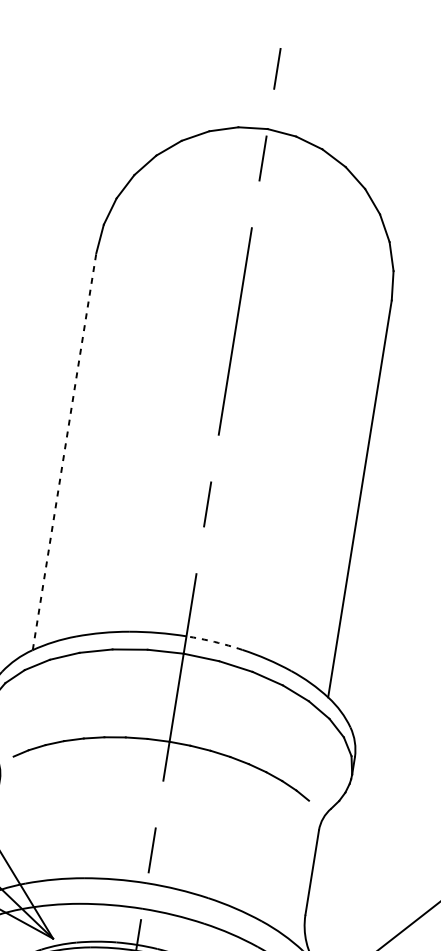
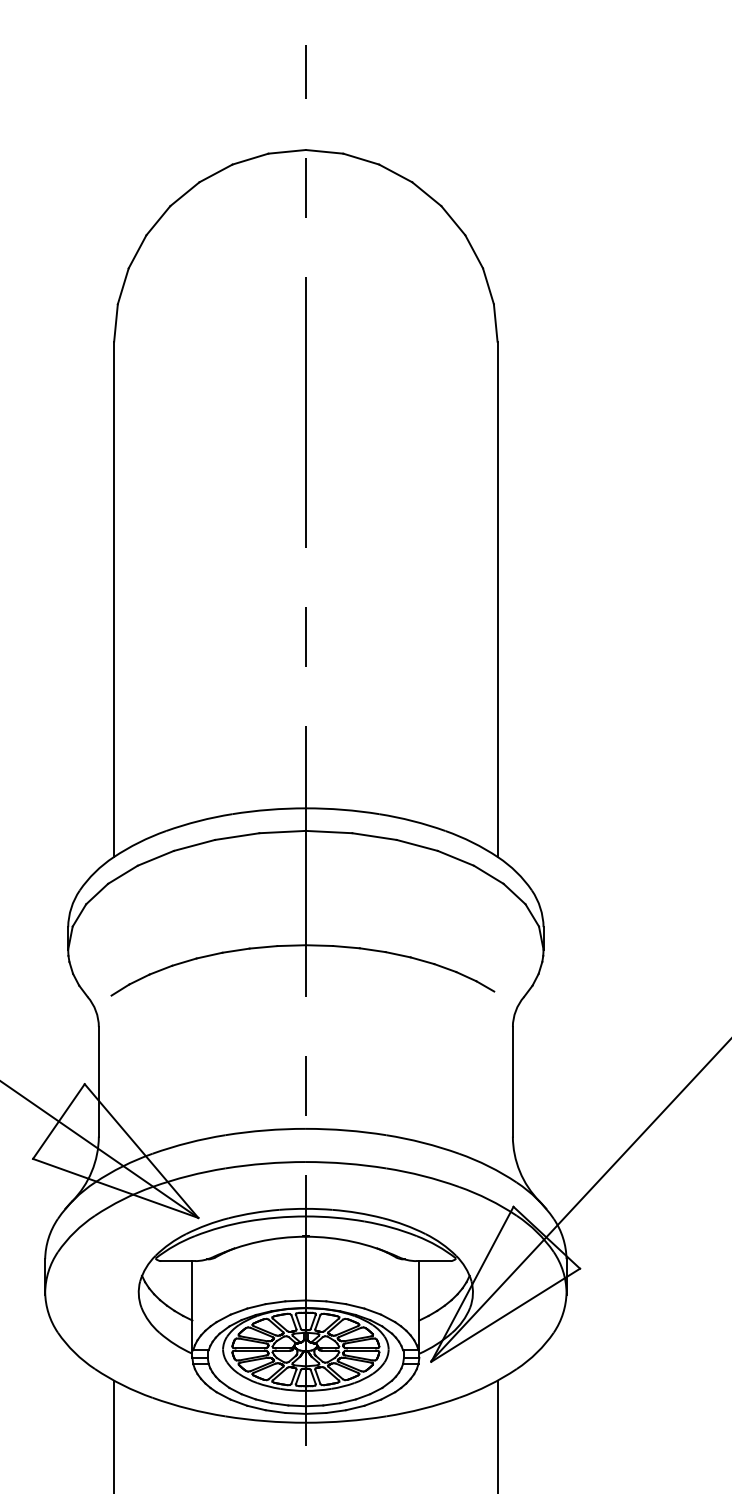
line: (64, 451) -> (114, 599), dashed -> solid
arc: (214, 641) -> (342, 809), dashed -> solid

